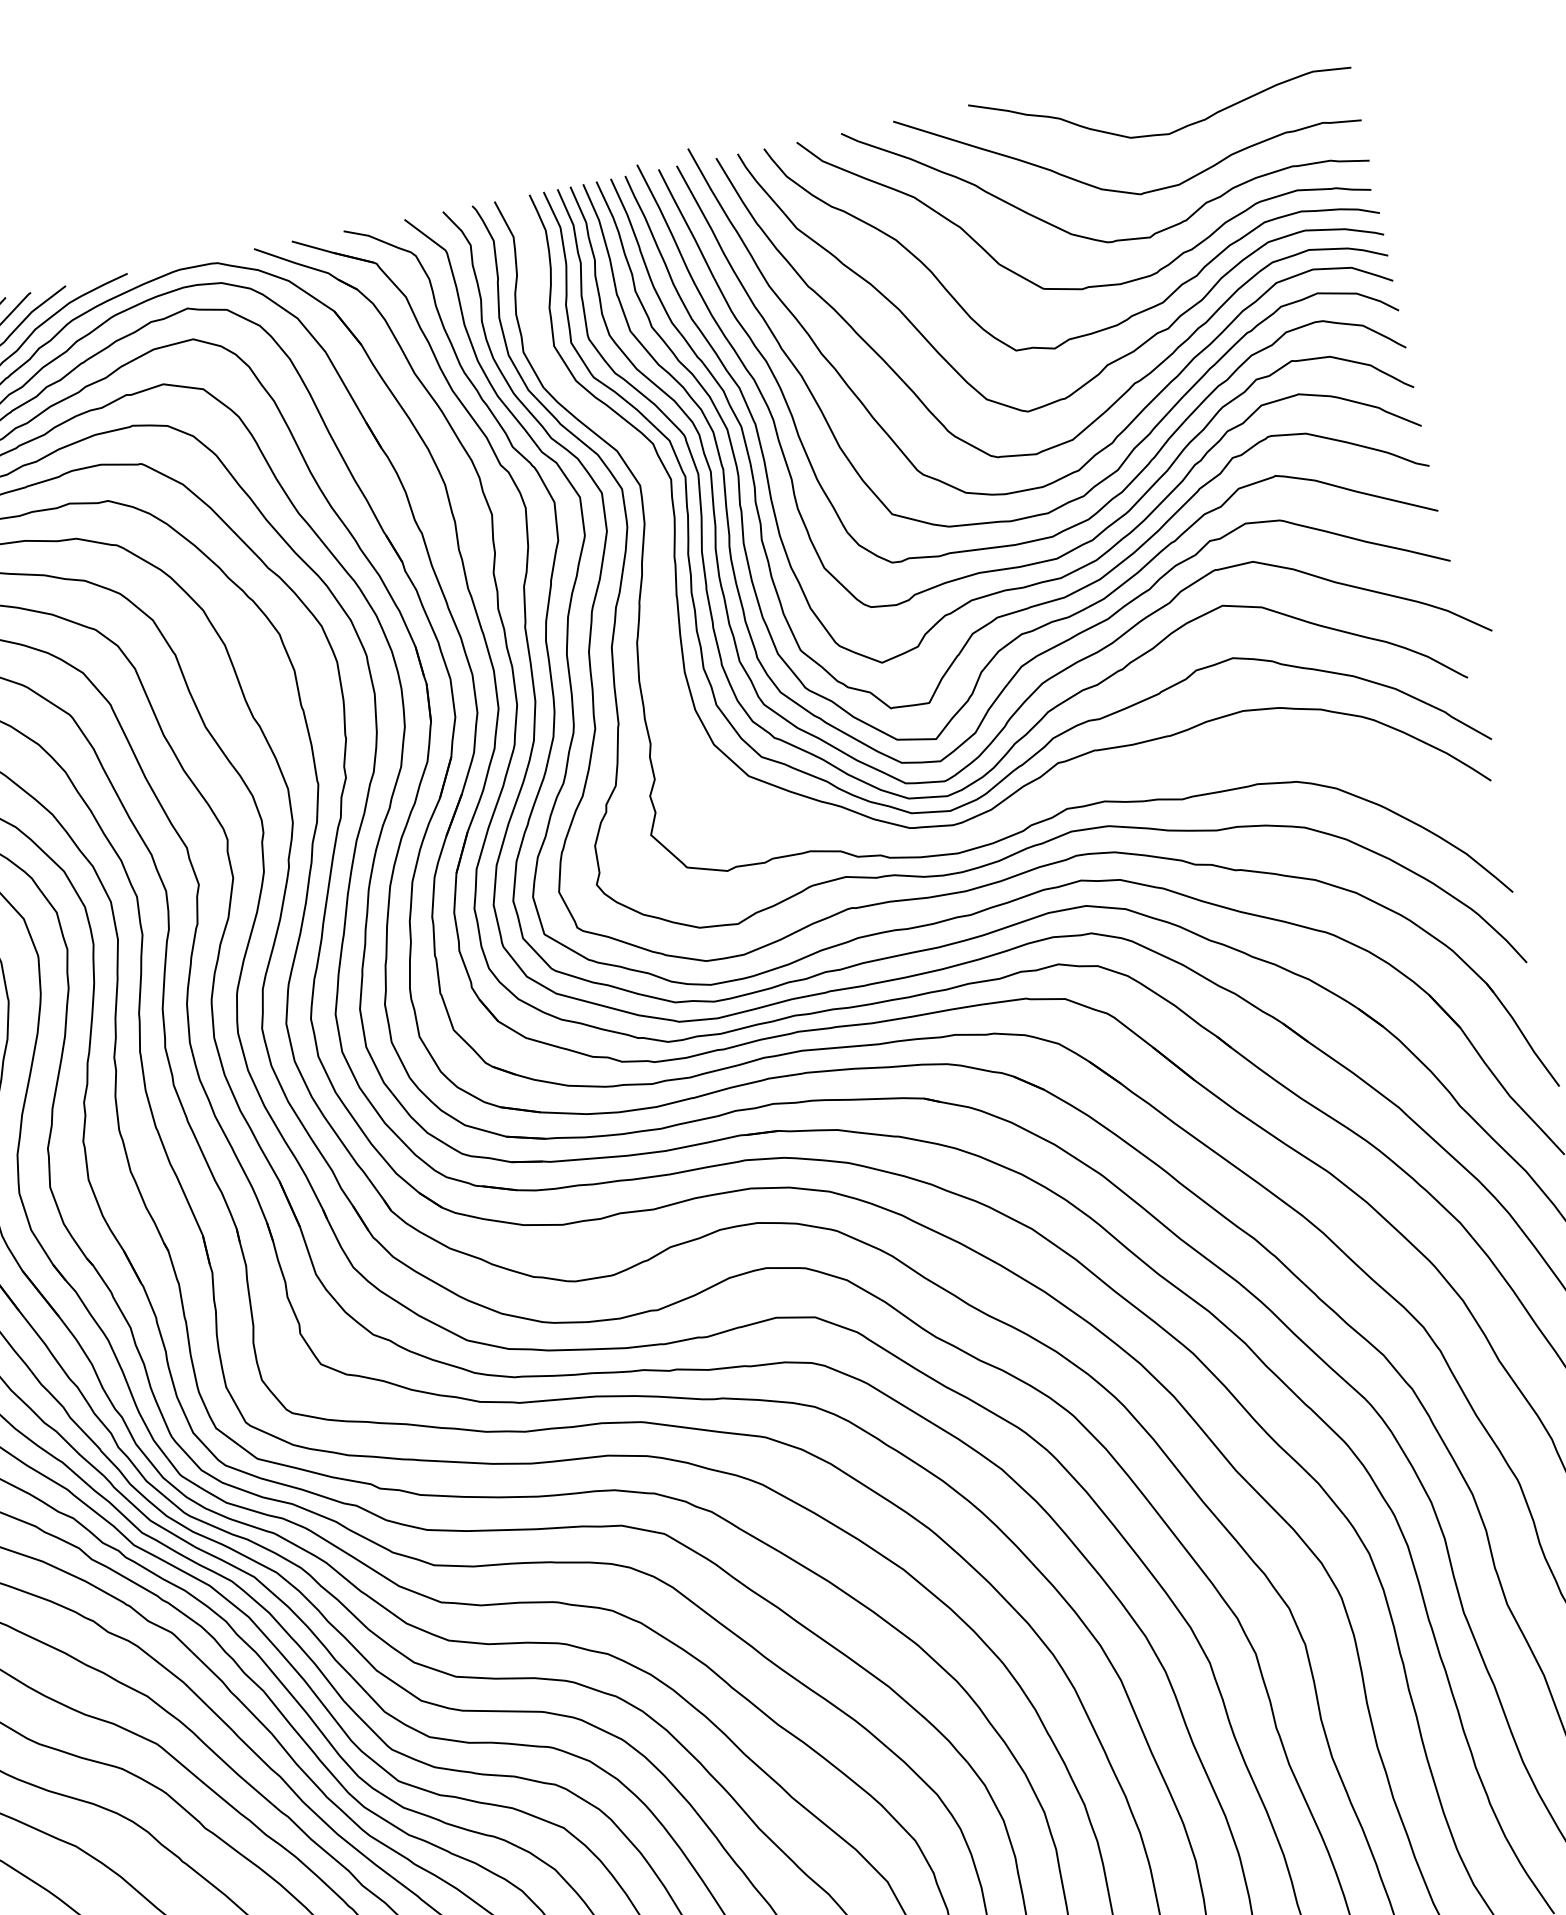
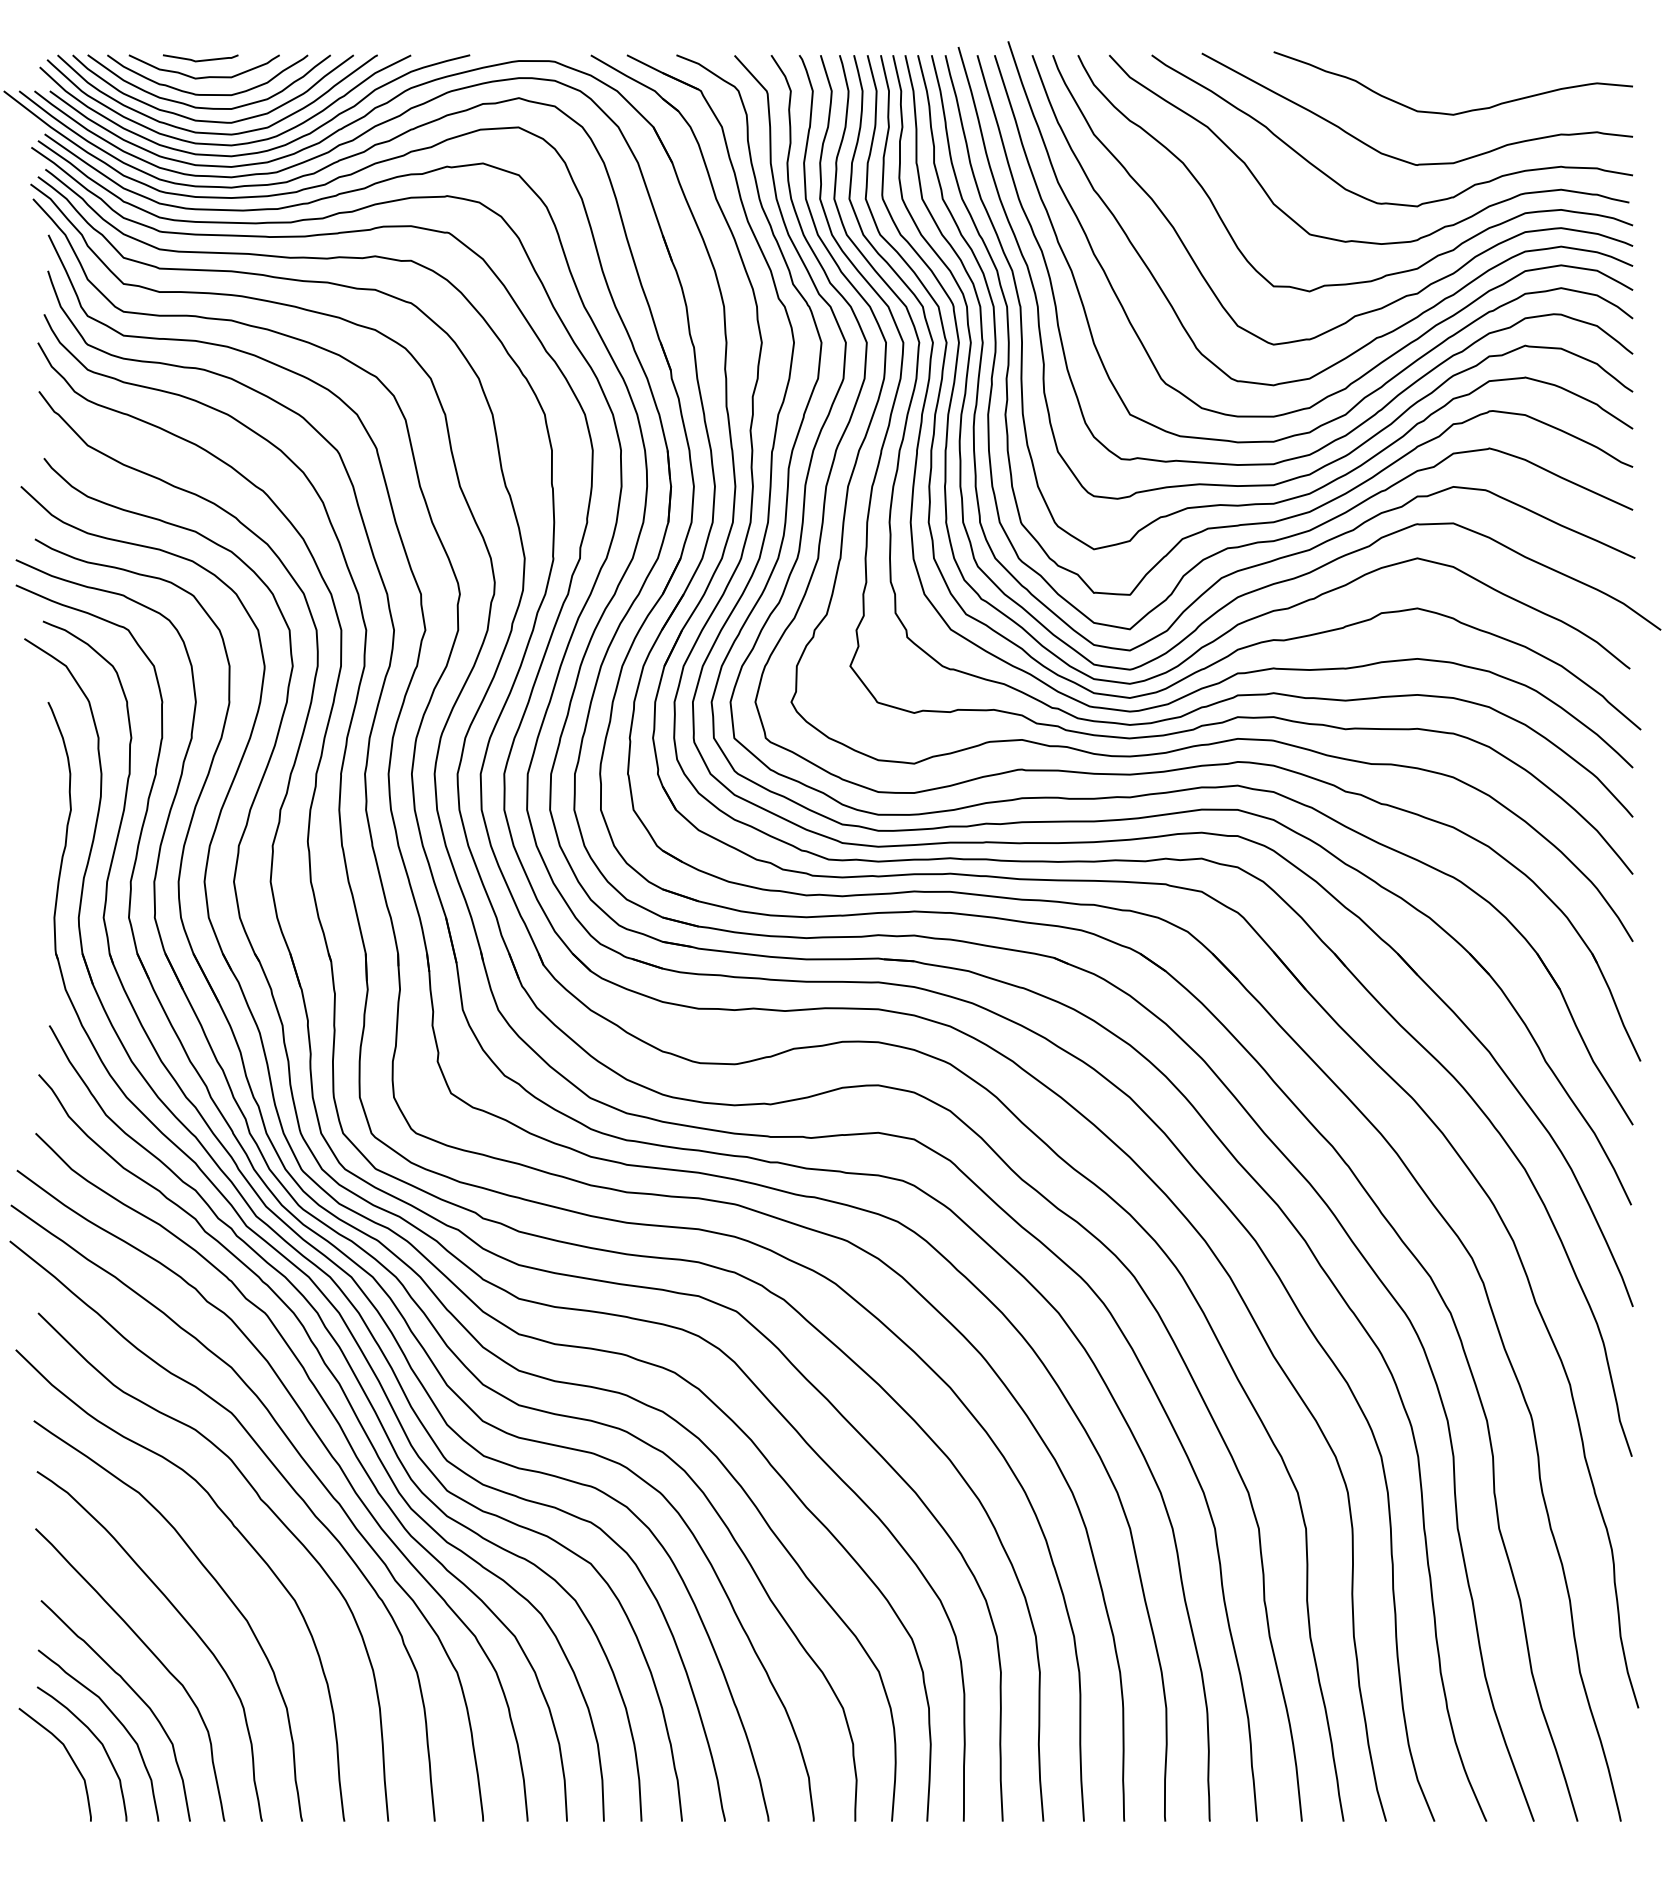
curve: (1079, 780) -> (1254, 693), added

